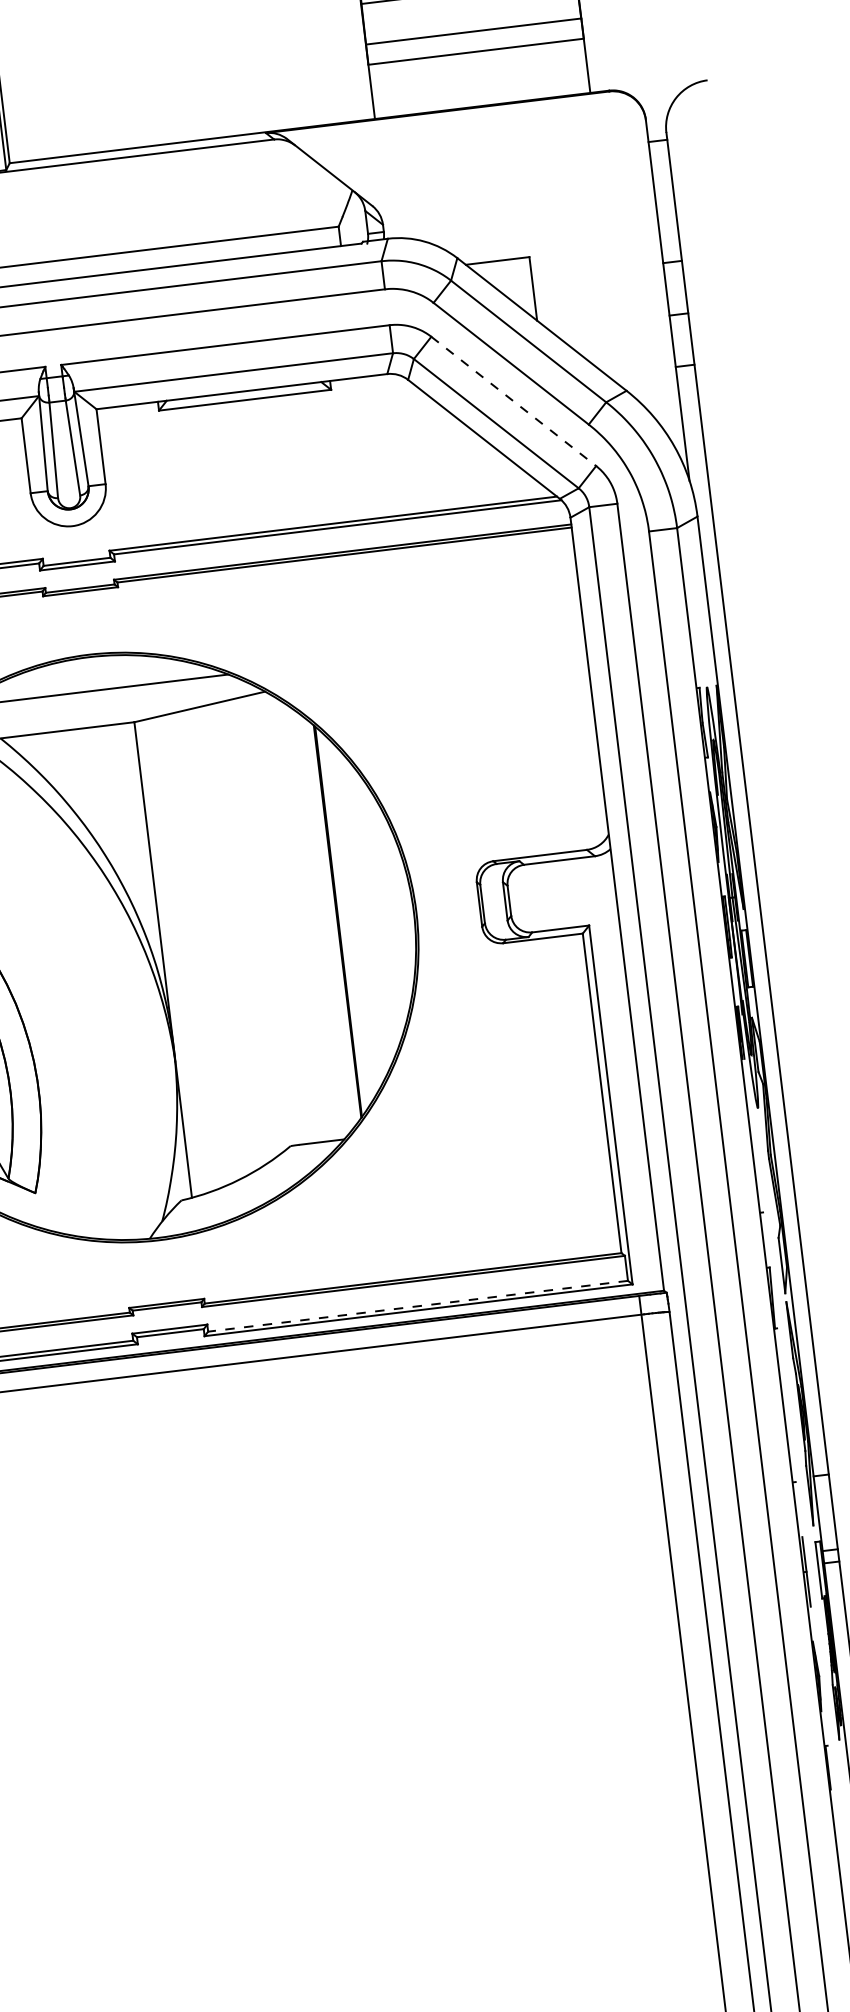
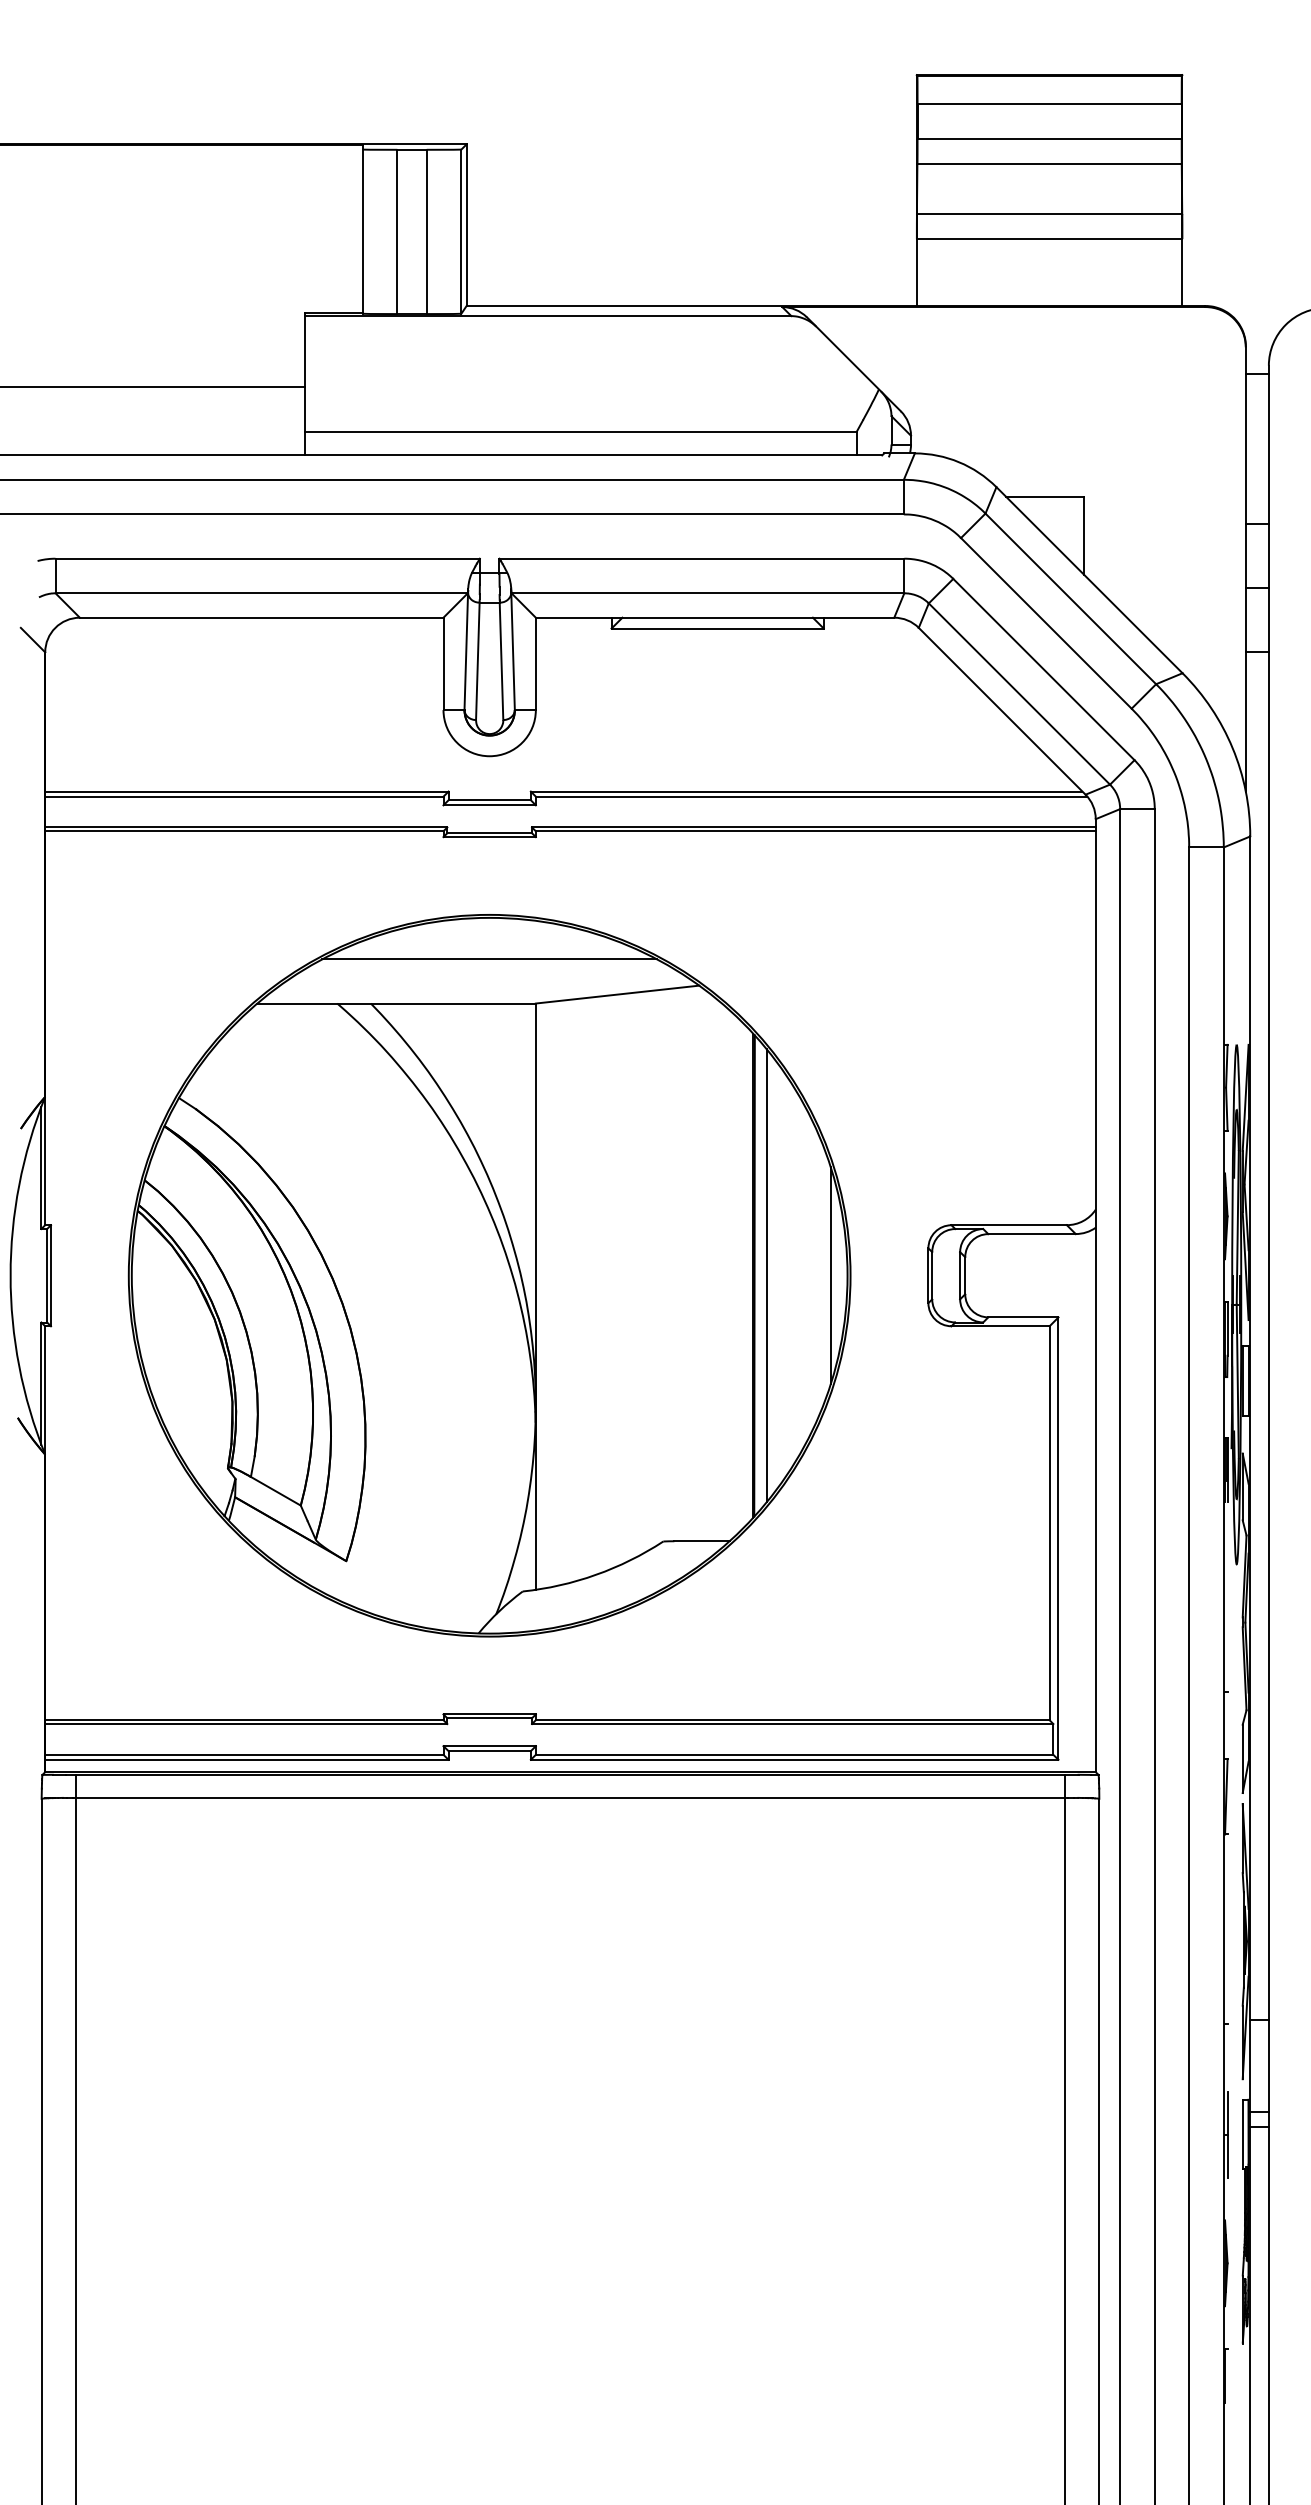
line: (514, 401) -> (1044, 669), dashed -> solid
line: (400, 913) -> (830, 1275), added
line: (348, 920) -> (766, 1275), added
line: (417, 1306) -> (794, 1754), dashed -> solid

